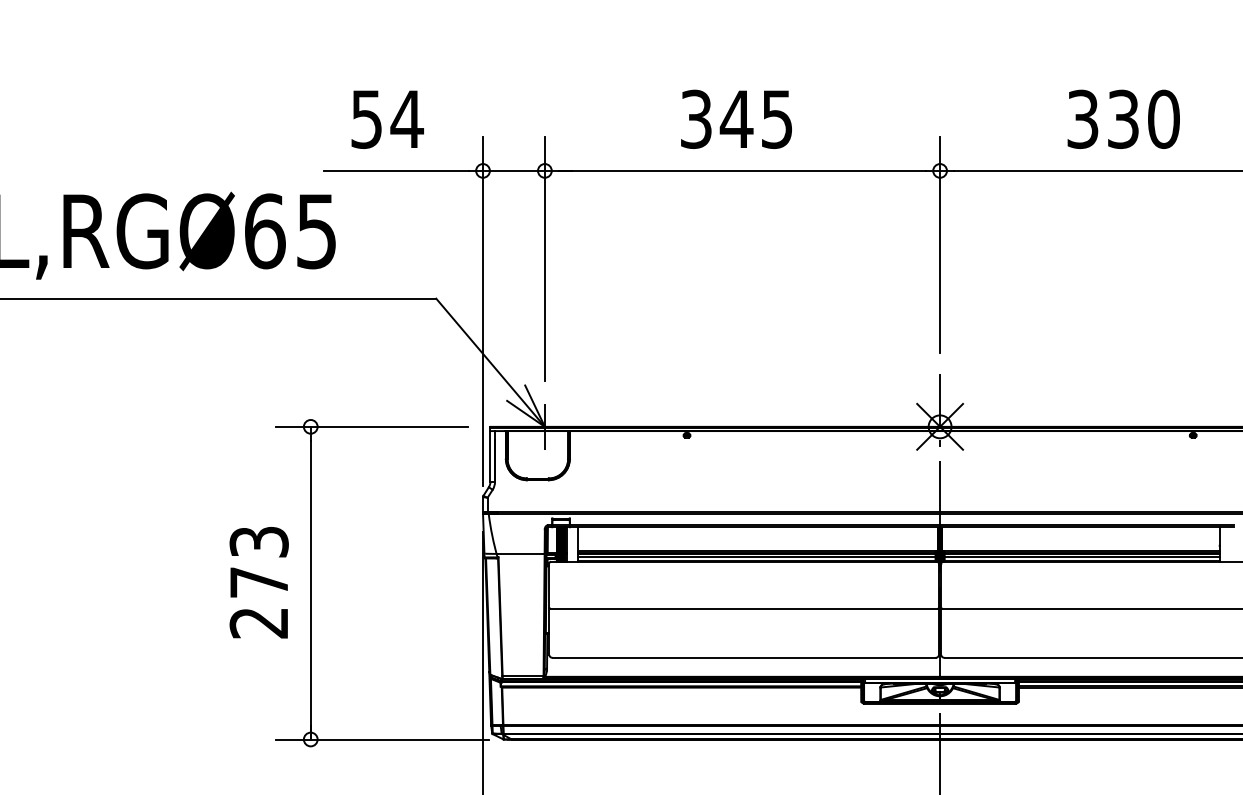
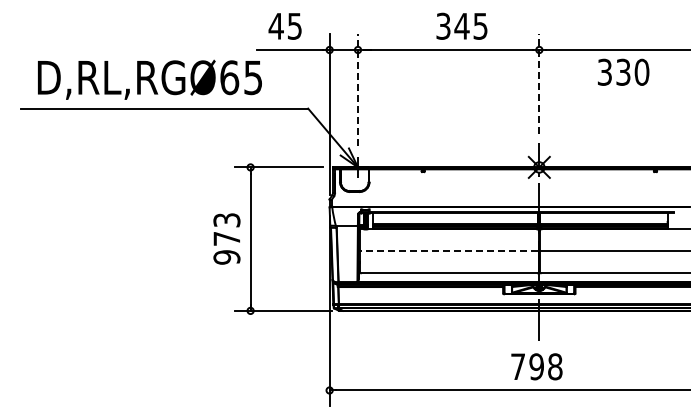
text: (735, 117) -> (461, 25), moved
text: (1123, 117) -> (623, 71), moved
text: (386, 119) -> (285, 26), 54 -> 45
line: (940, 243) -> (539, 83), solid -> dashed
line: (545, 256) -> (358, 89), solid -> dashed
line: (744, 610) -> (449, 251), solid -> dashed
text: (258, 623) -> (226, 257), 273 -> 973

